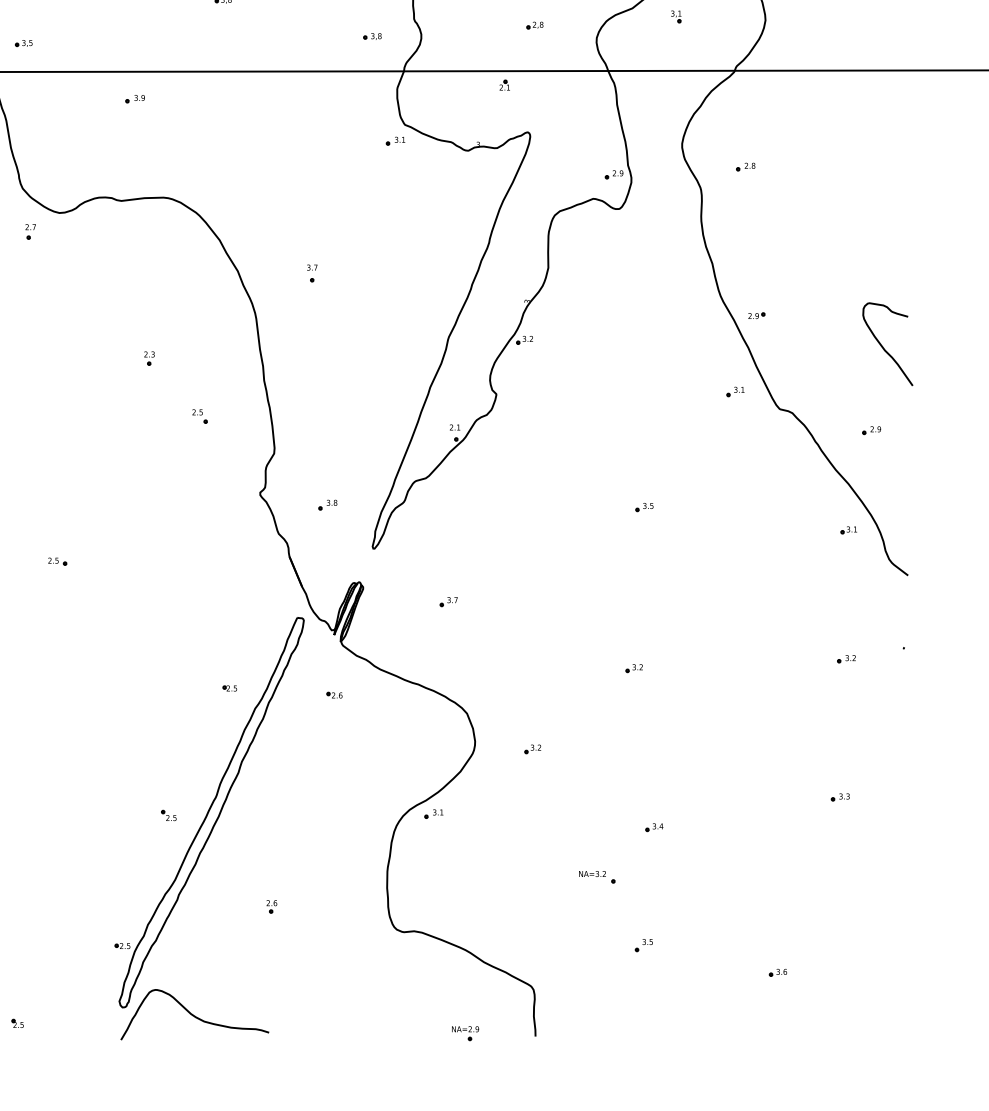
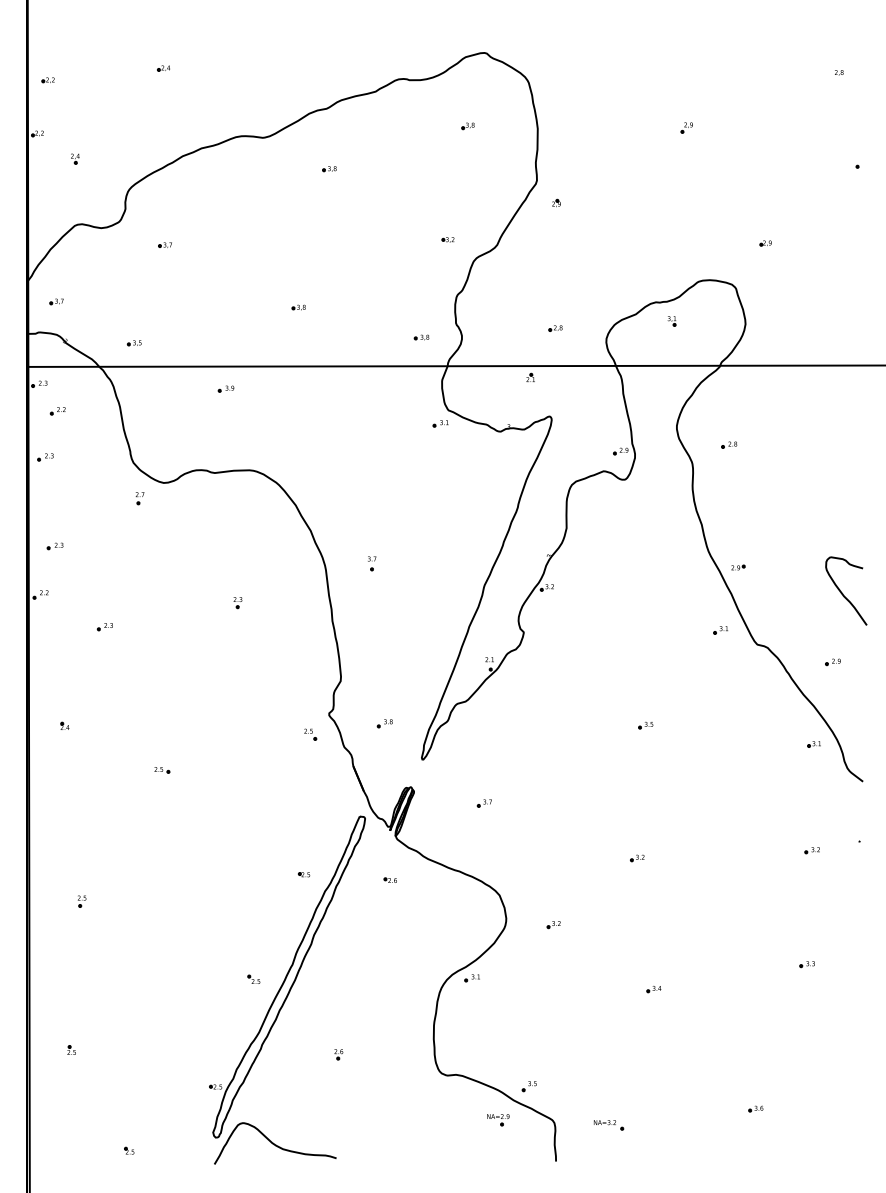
part: (312, 273) -> (372, 563), moved
part: (199, 416) -> (310, 734), moved
part: (596, 877) -> (608, 1125), moved
part: (642, 945) -> (528, 1086), moved
part: (465, 1034) -> (498, 1120), moved

